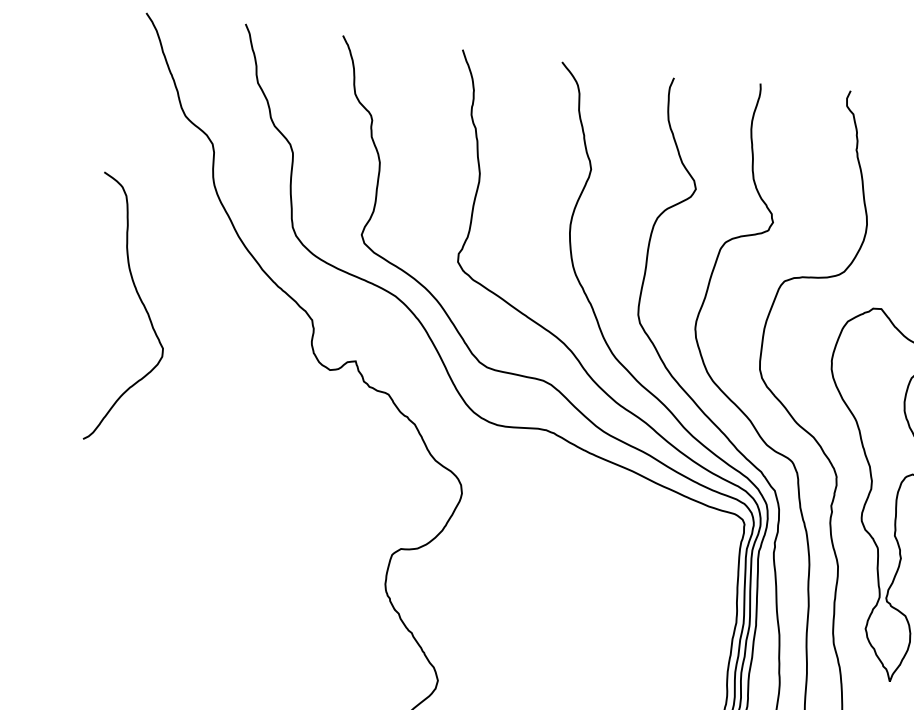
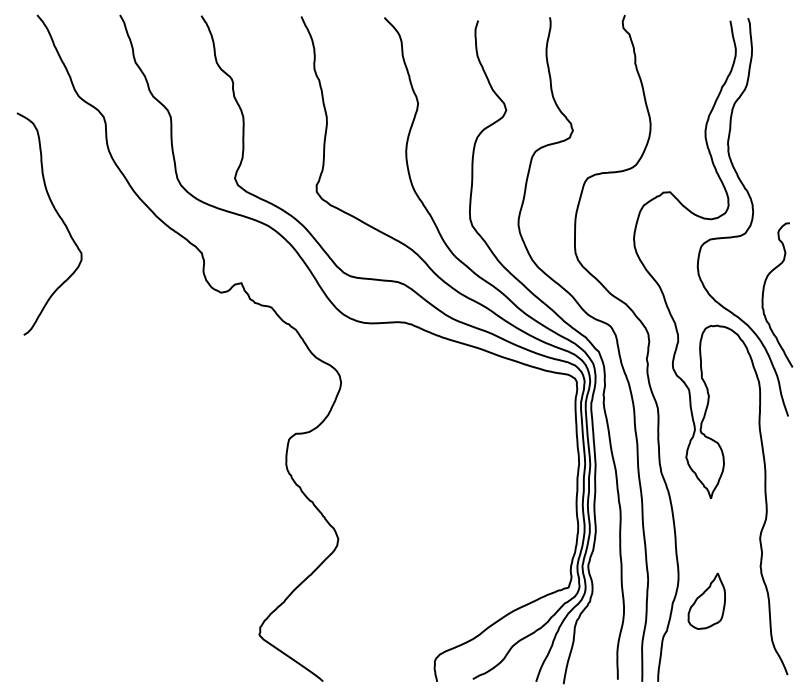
curve: (140, 301) -> (58, 216), moved

